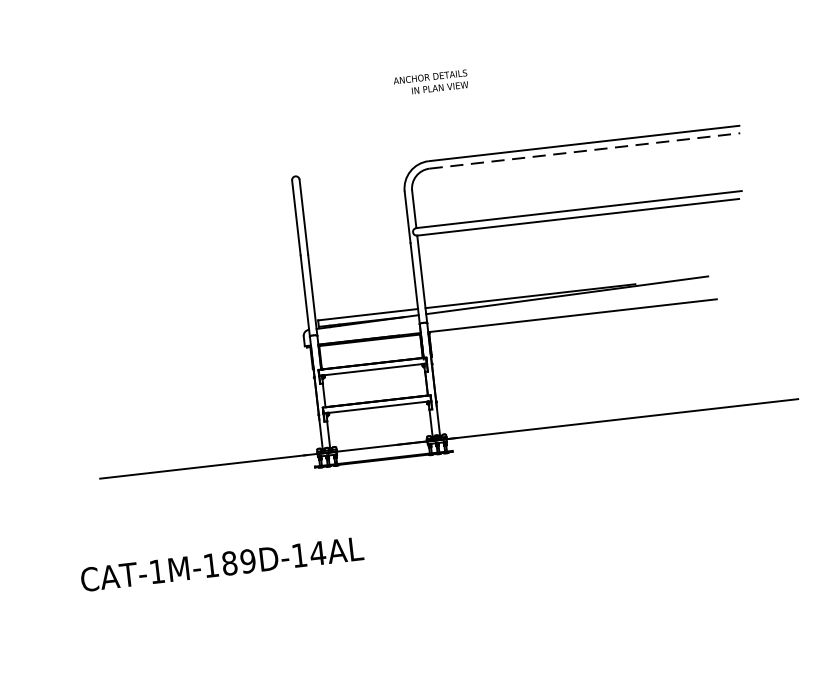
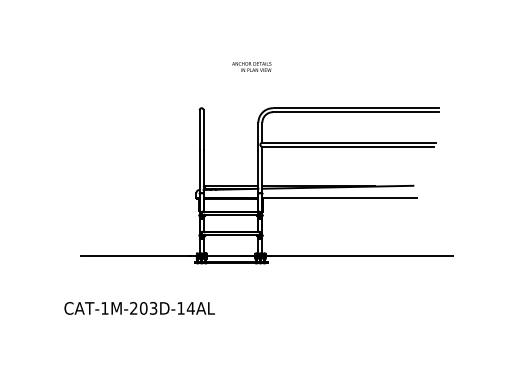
text: (430, 81) -> (251, 66), moved
line: (584, 151) -> (355, 112), dashed -> solid
text: (229, 563) -> (143, 308), CAT-1M-189D-14AL -> CAT-1M-203D-14AL

